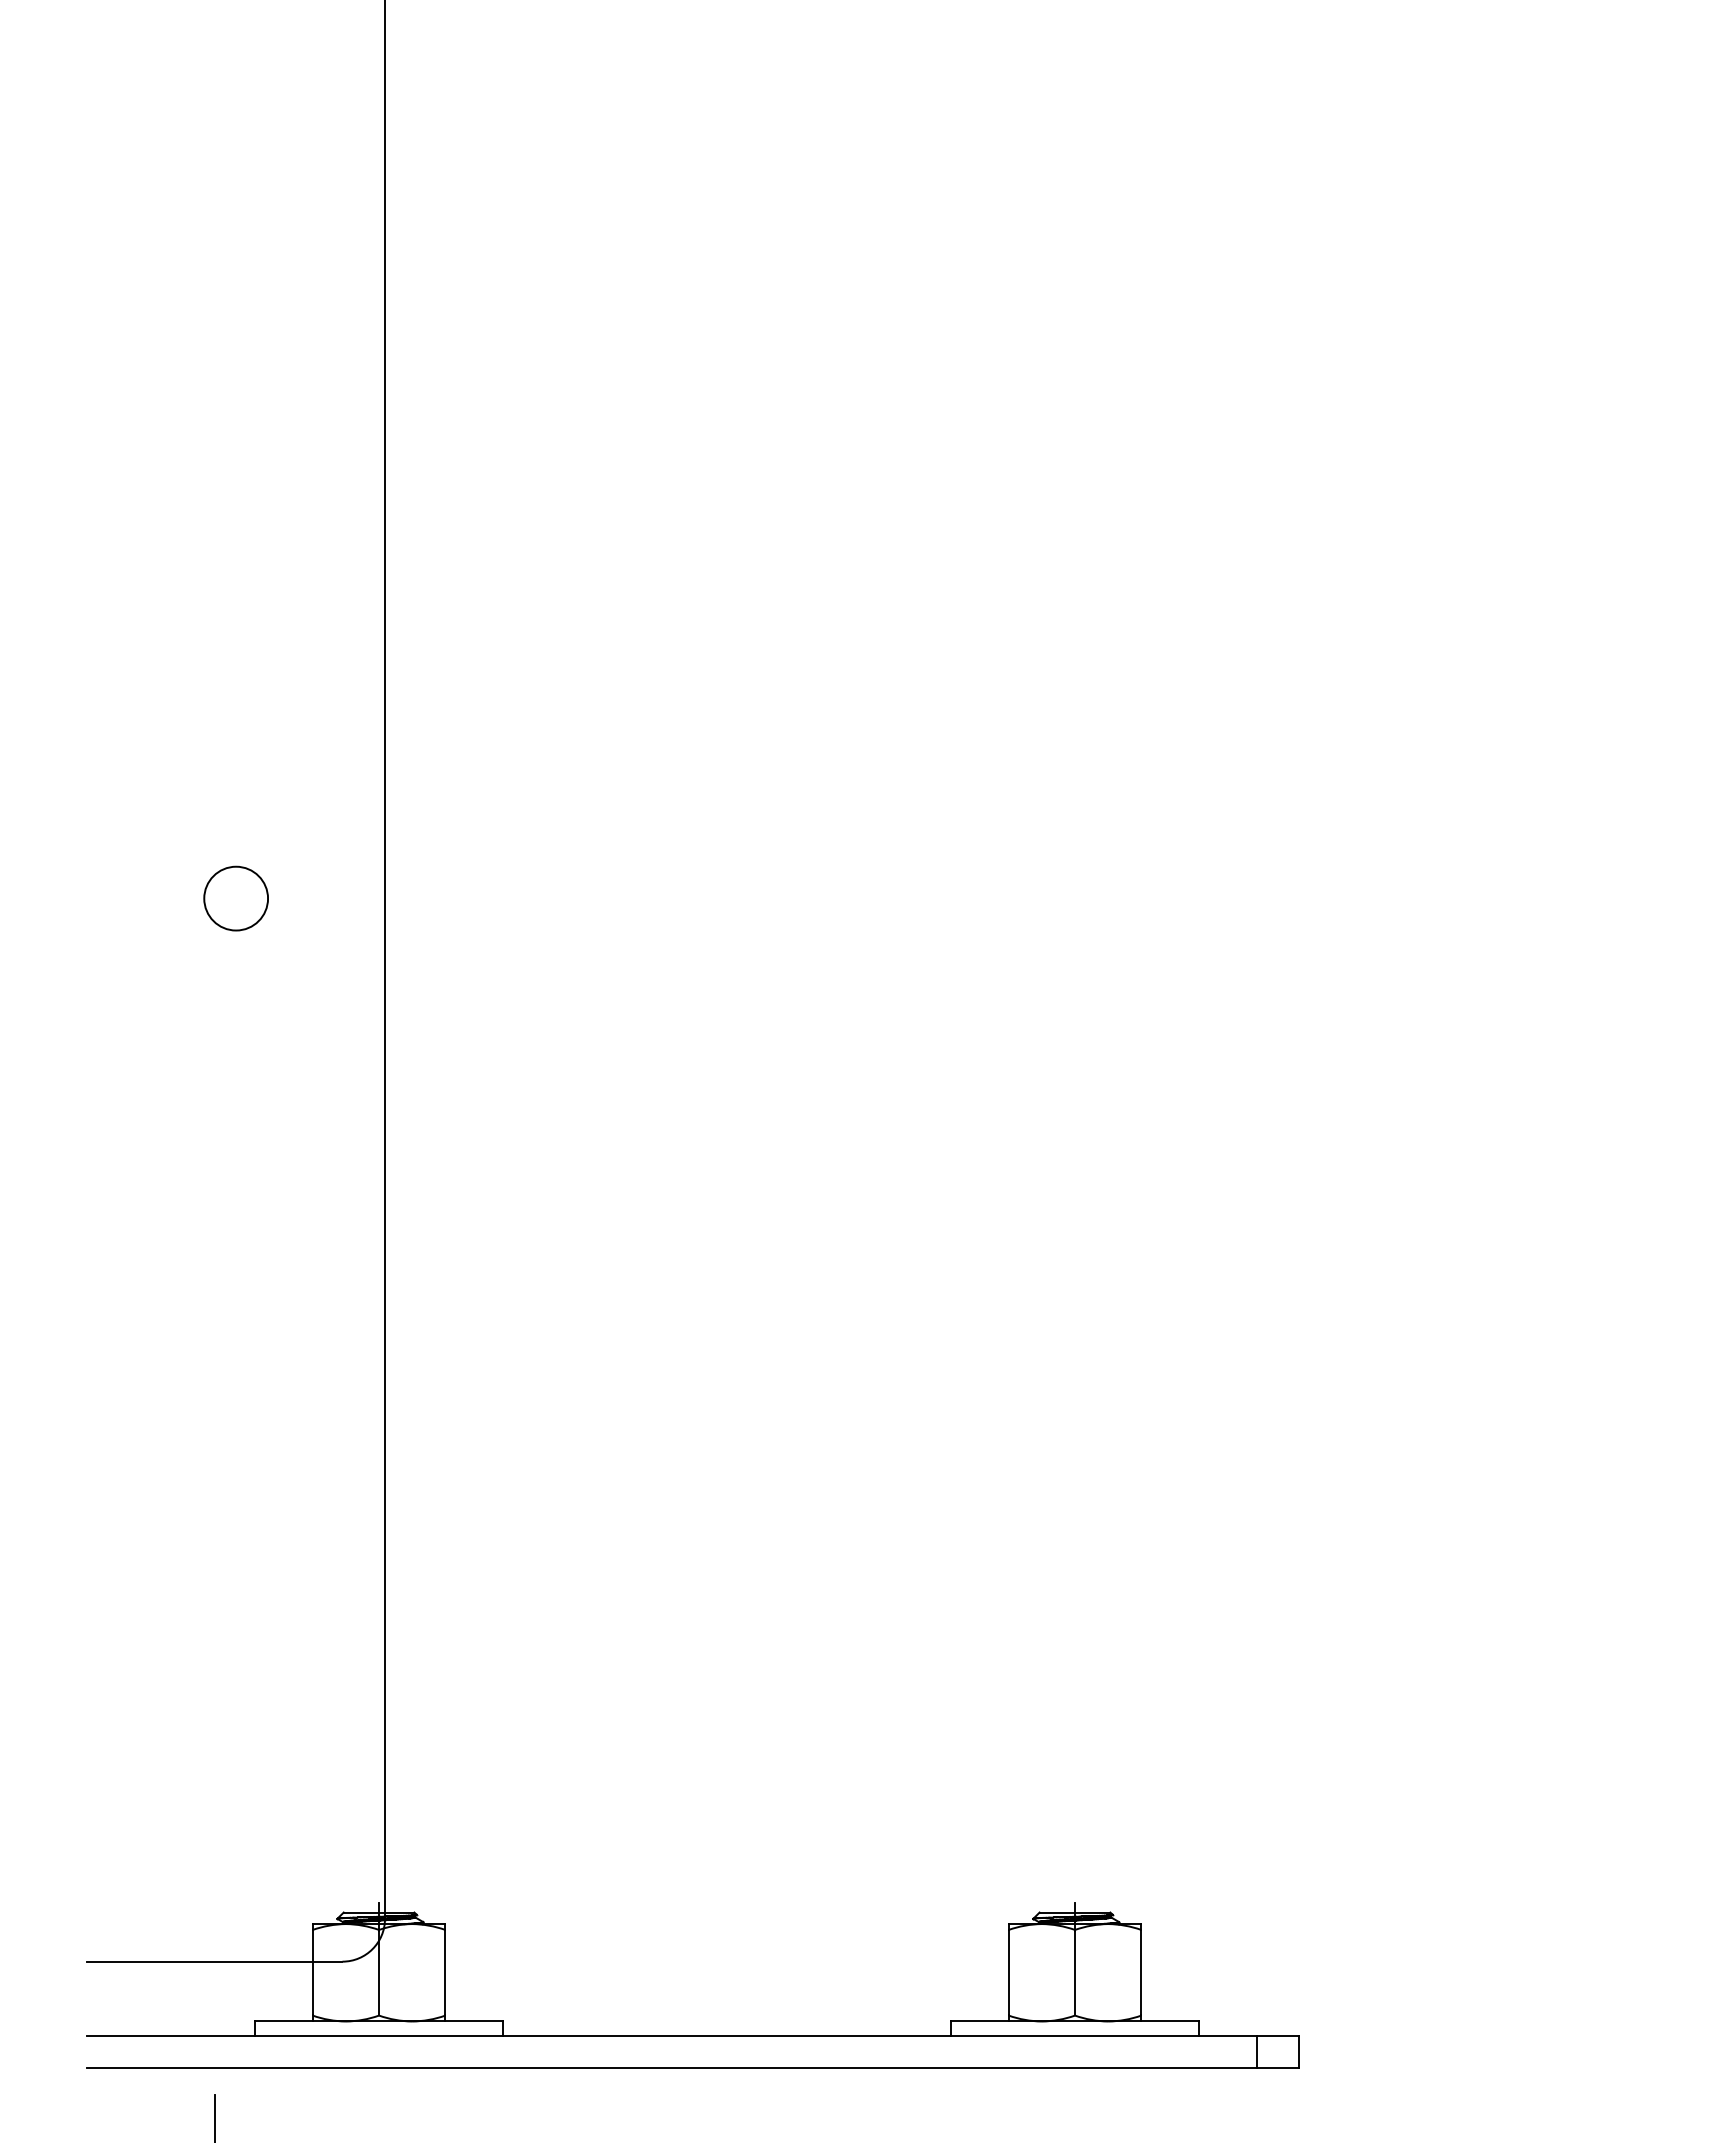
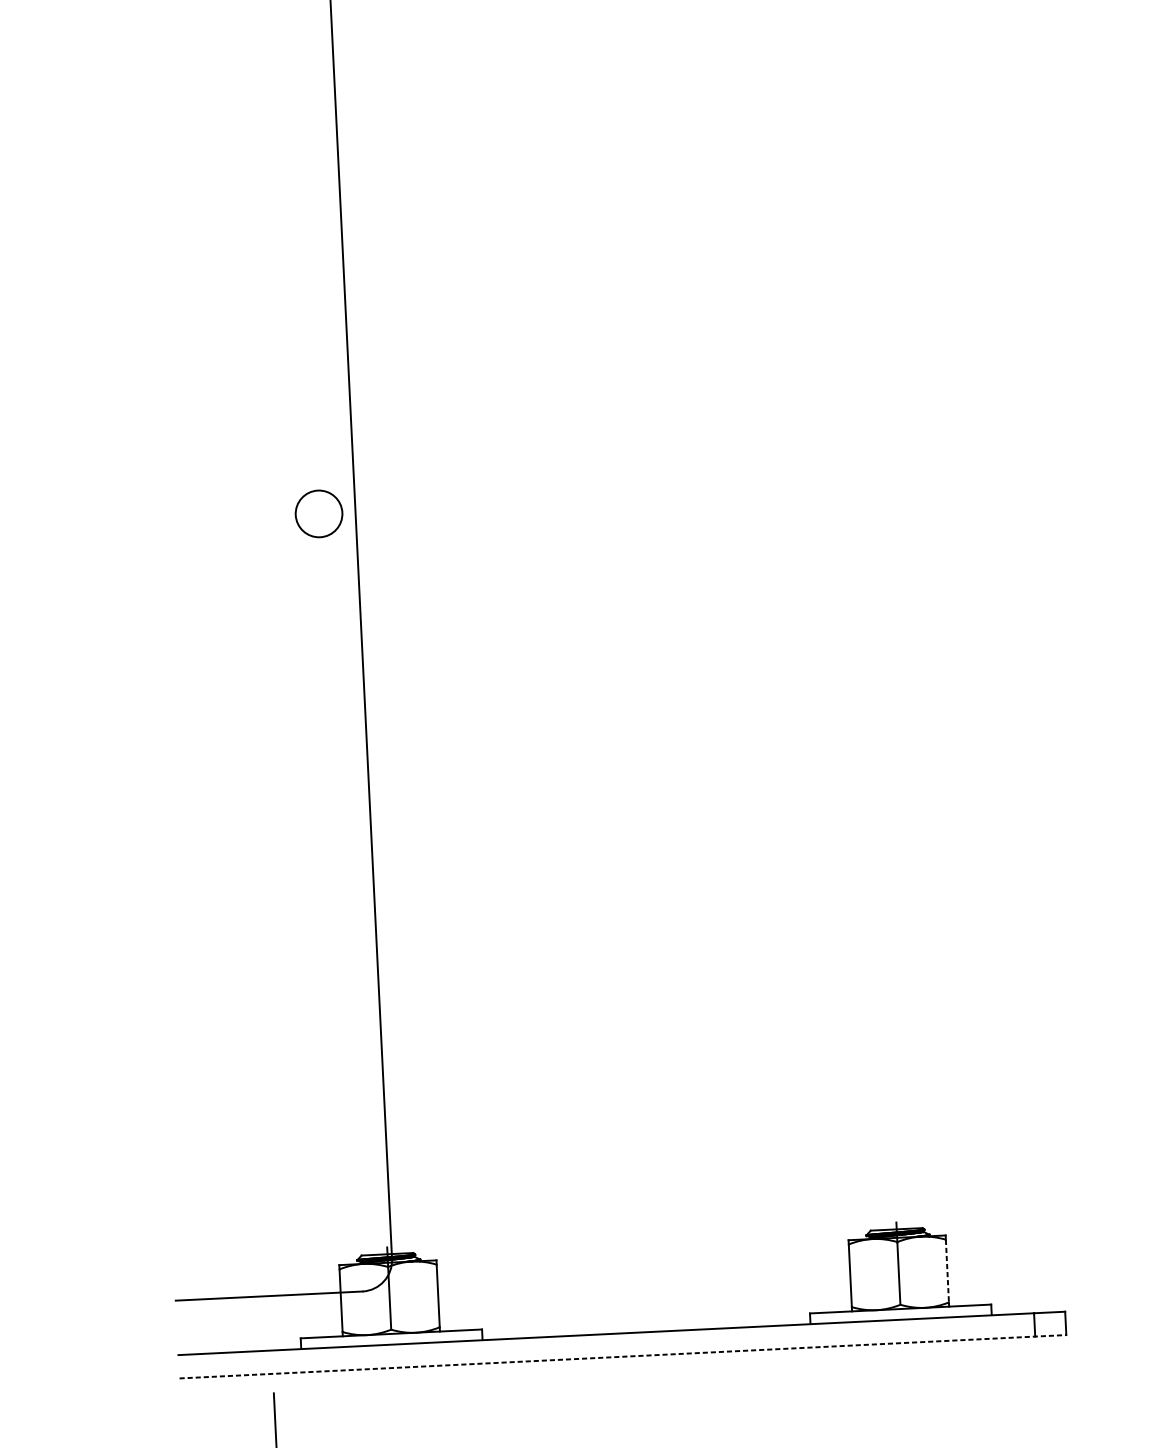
circle: (235, 898) -> (318, 513), moved
line: (1141, 1972) -> (947, 1270), solid -> dashed
line: (693, 2067) -> (623, 1356), solid -> dashed

